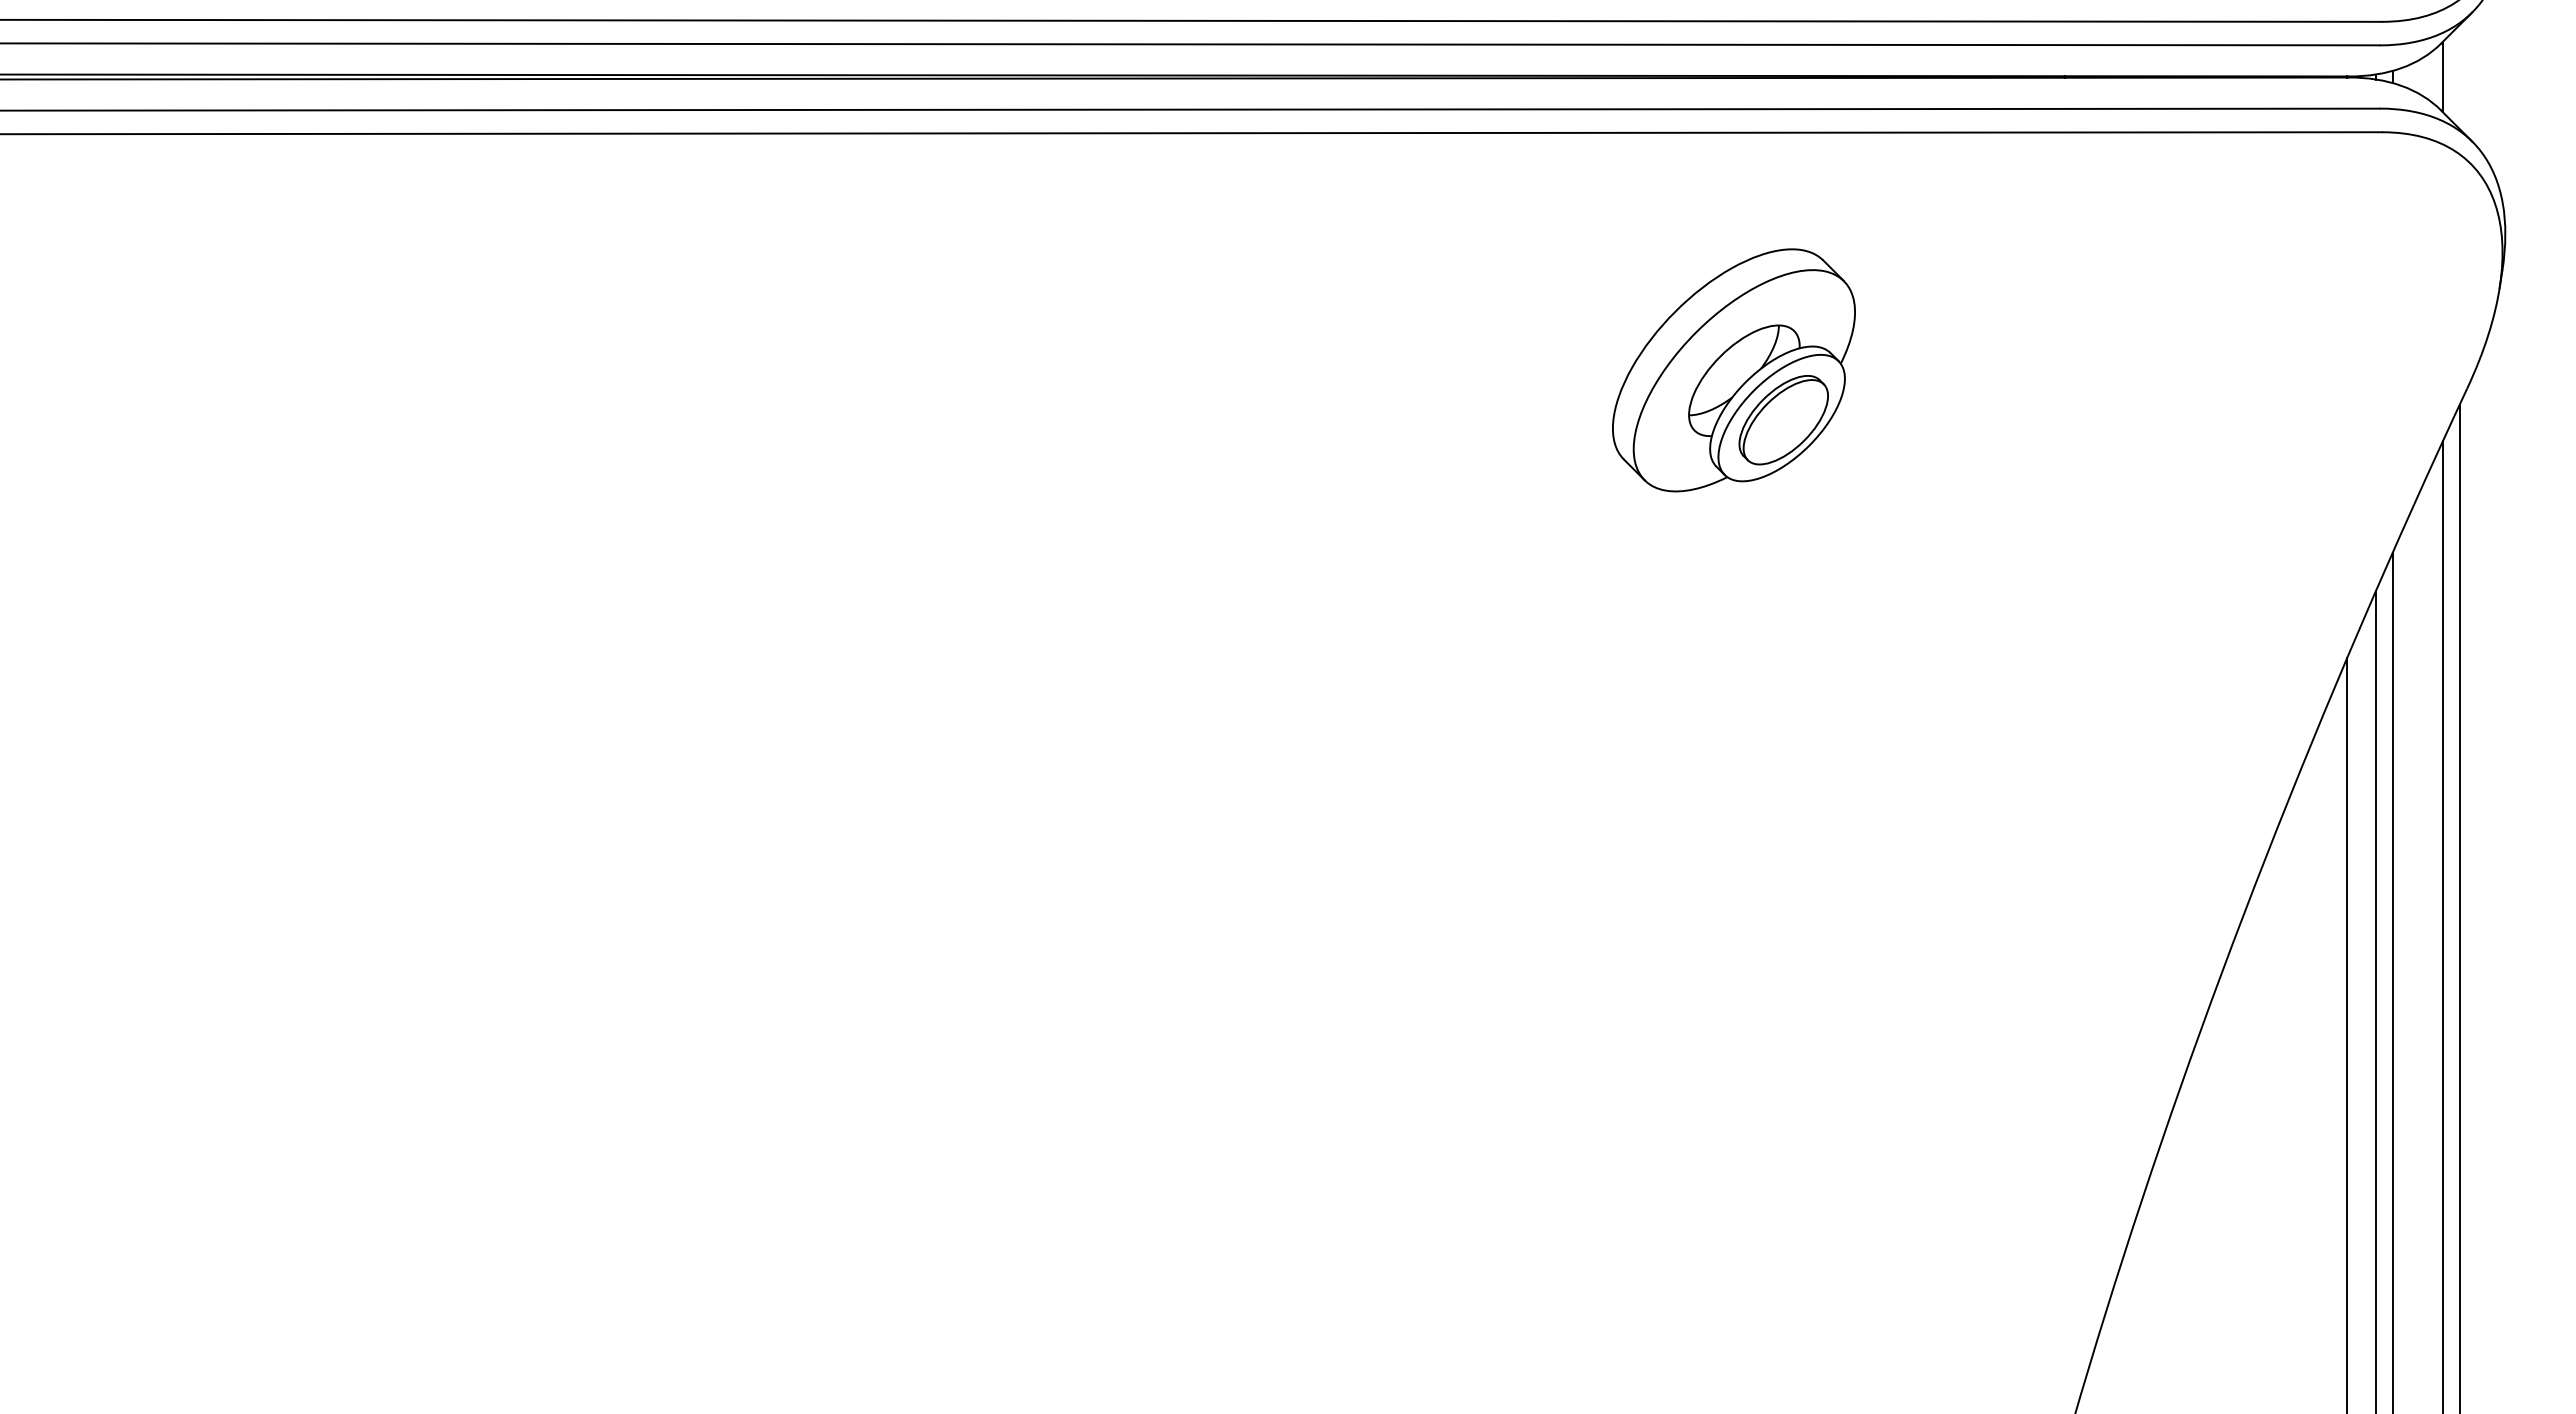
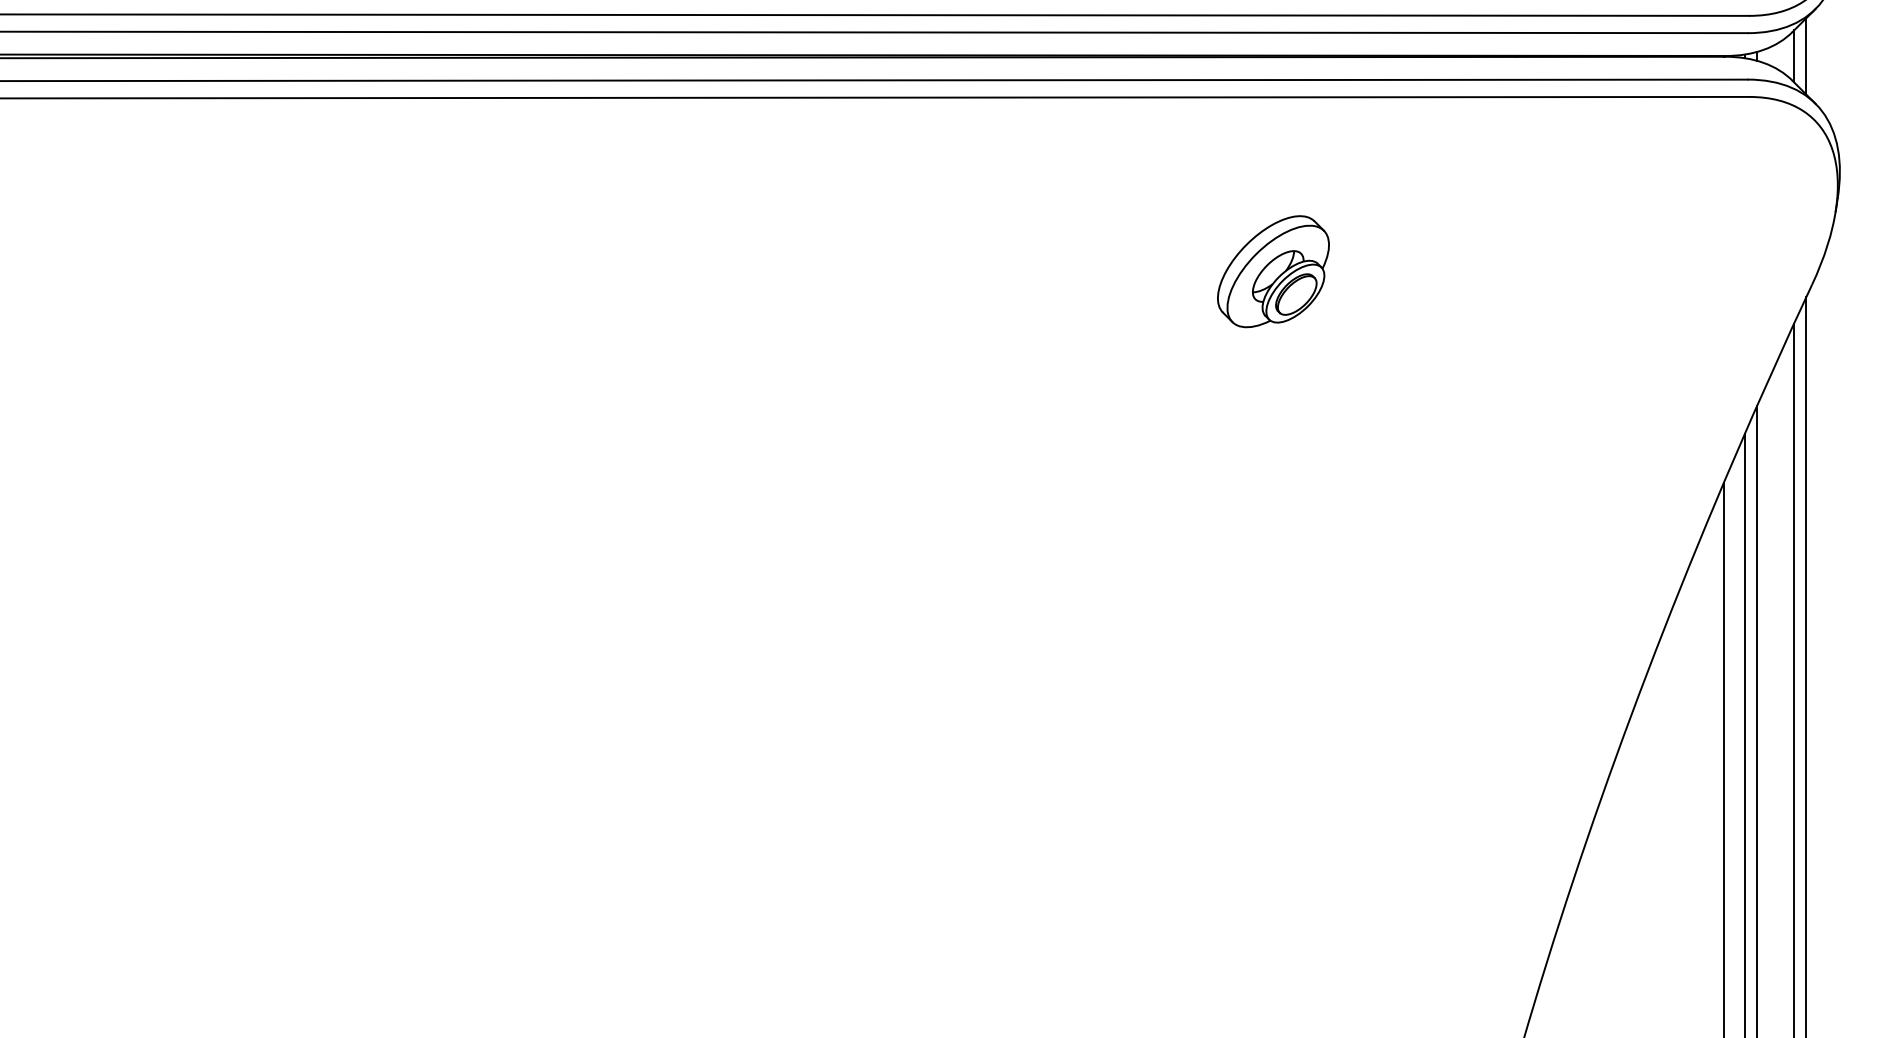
line: (2459, 76) -> (1806, 56), added
part: (1733, 369) -> (1273, 271), size x0.62

